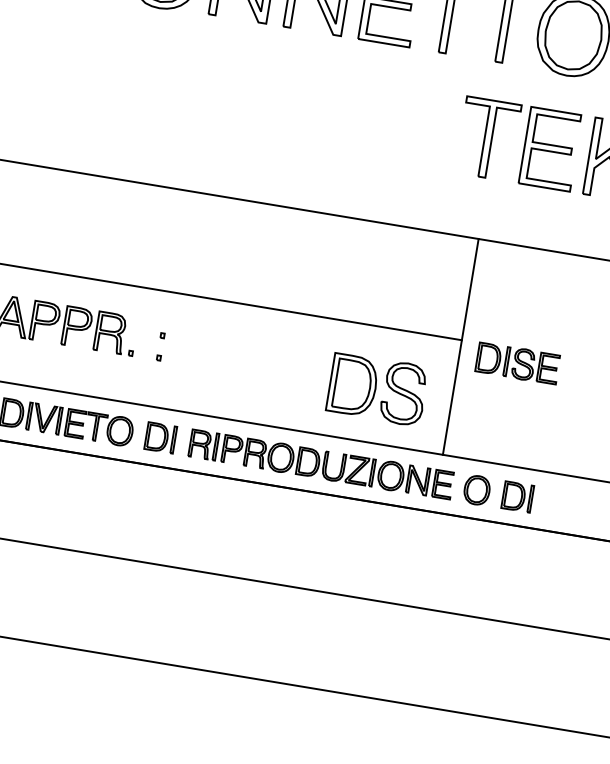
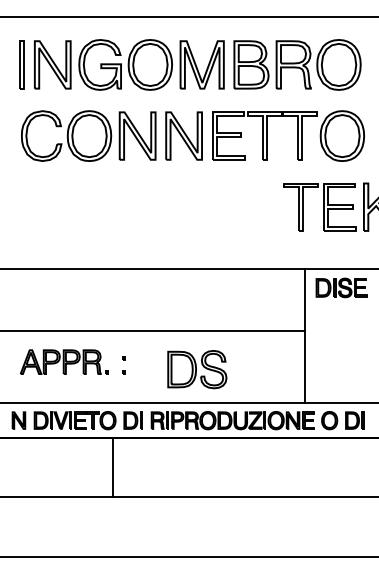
part: (517, 362) -> (341, 287), moved
part: (377, 389) -> (197, 369), moved
line: (114, 507) -> (112, 467), added

